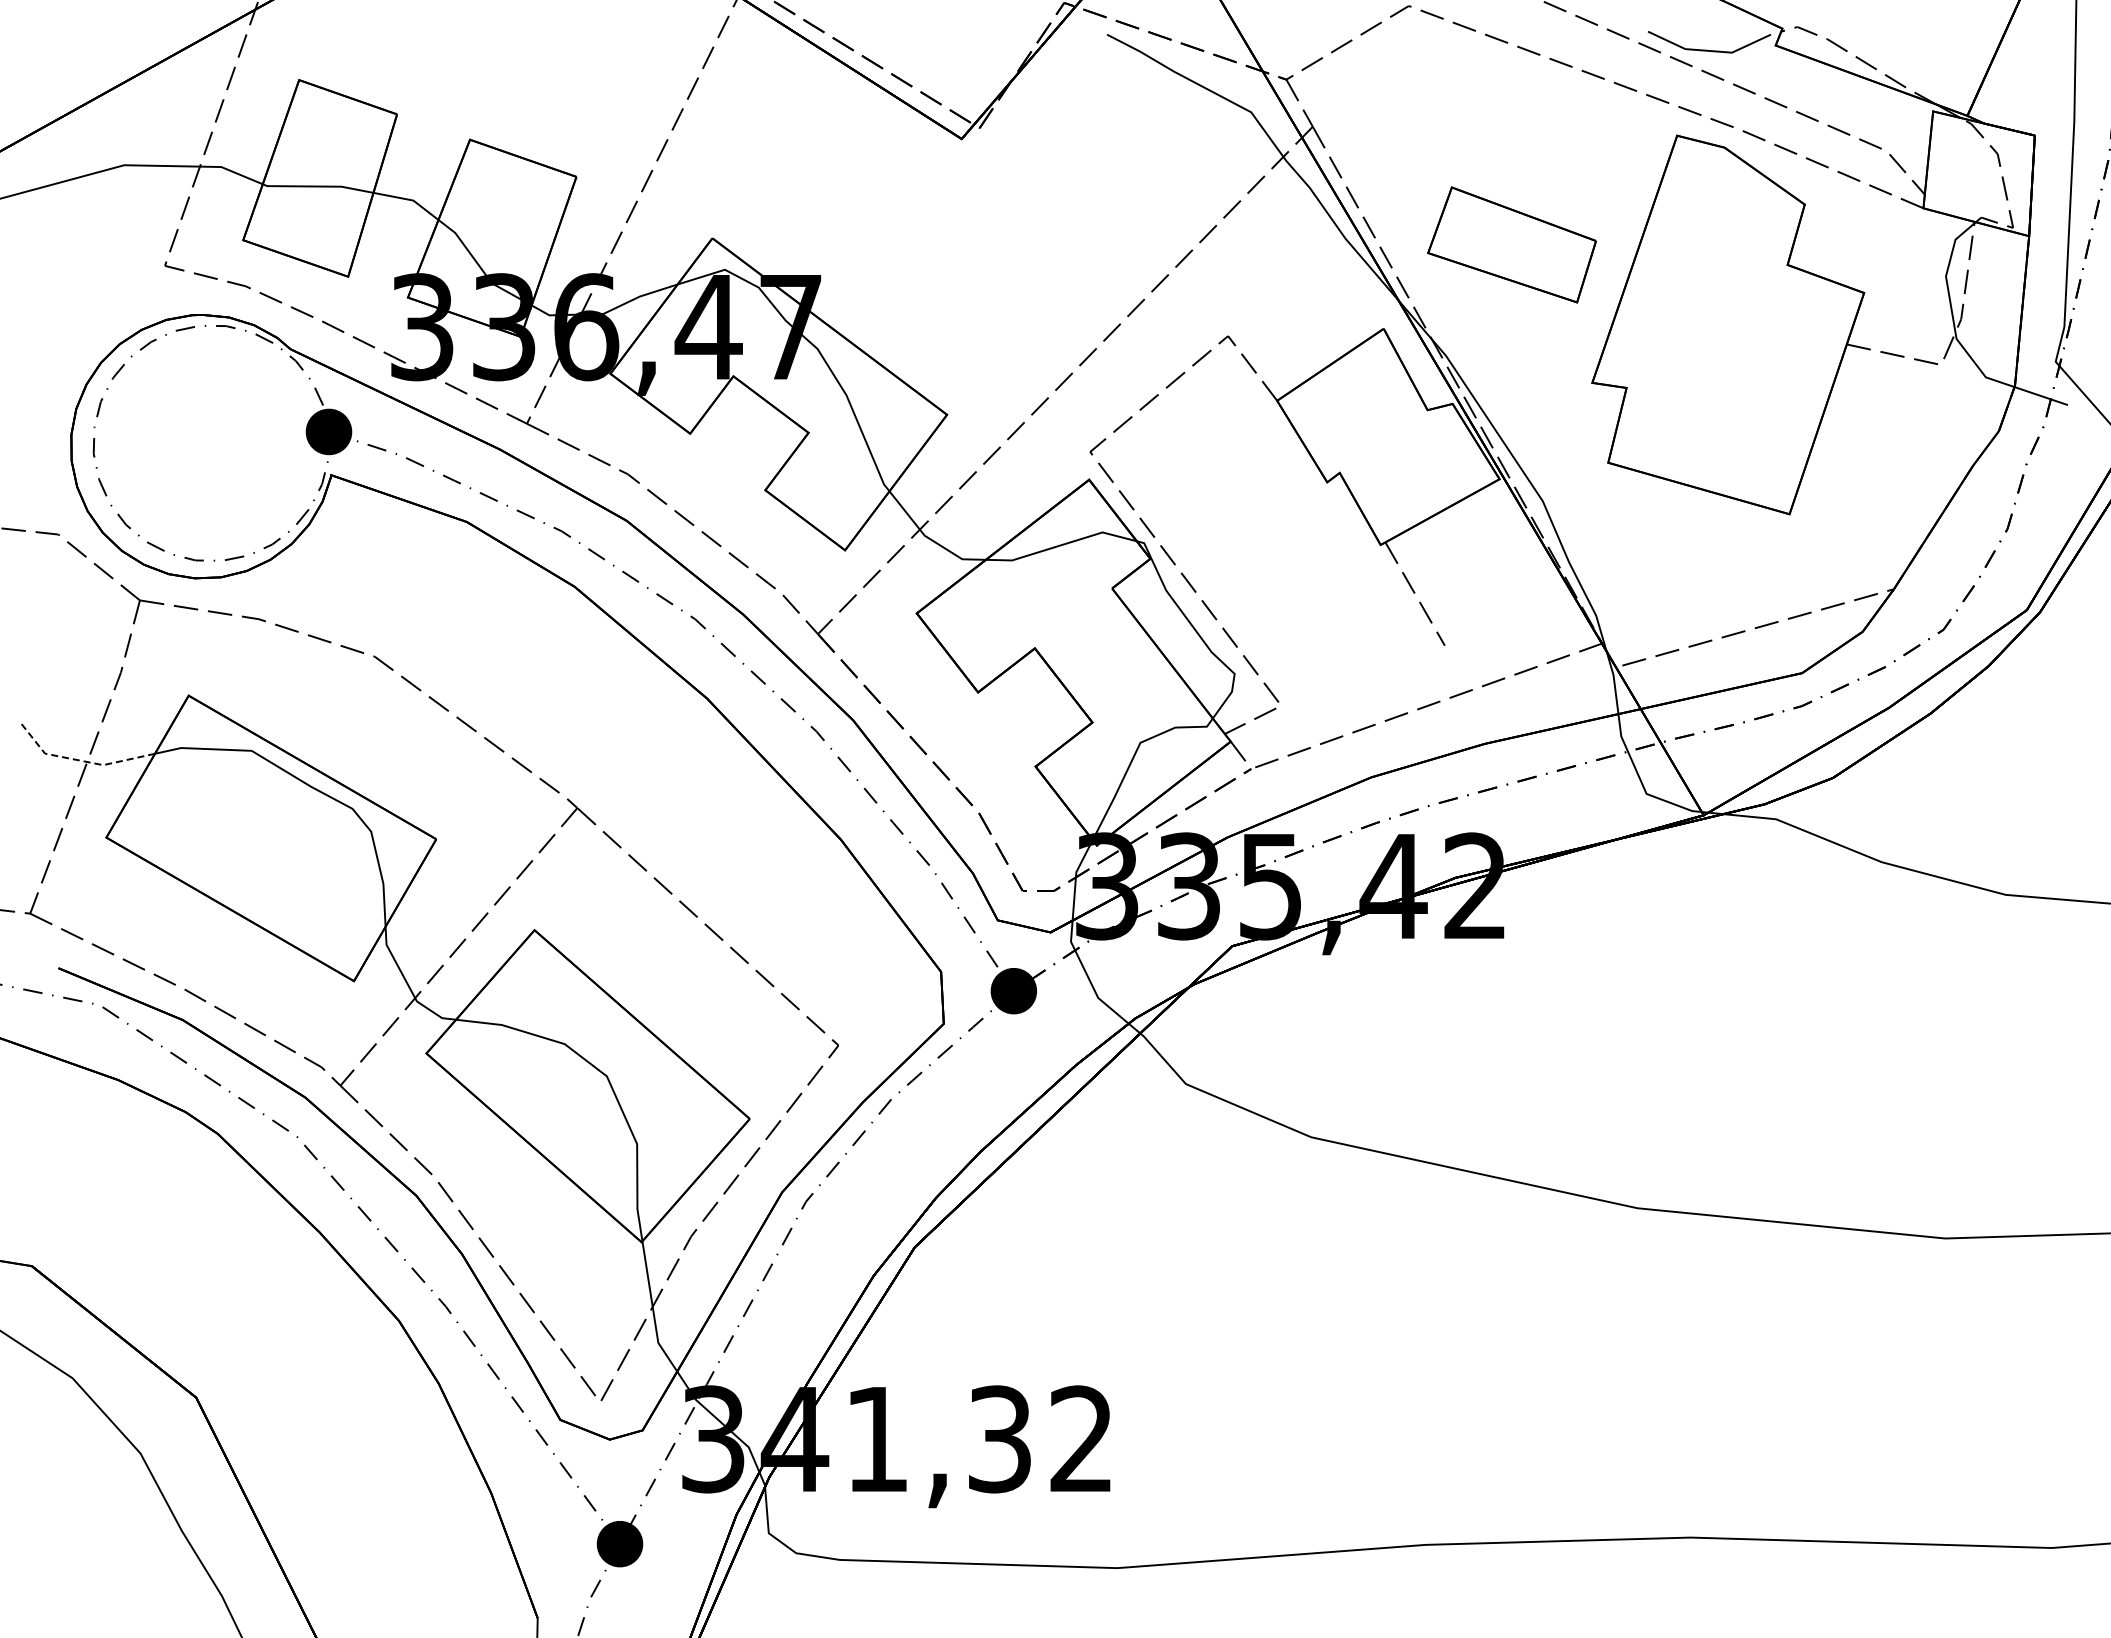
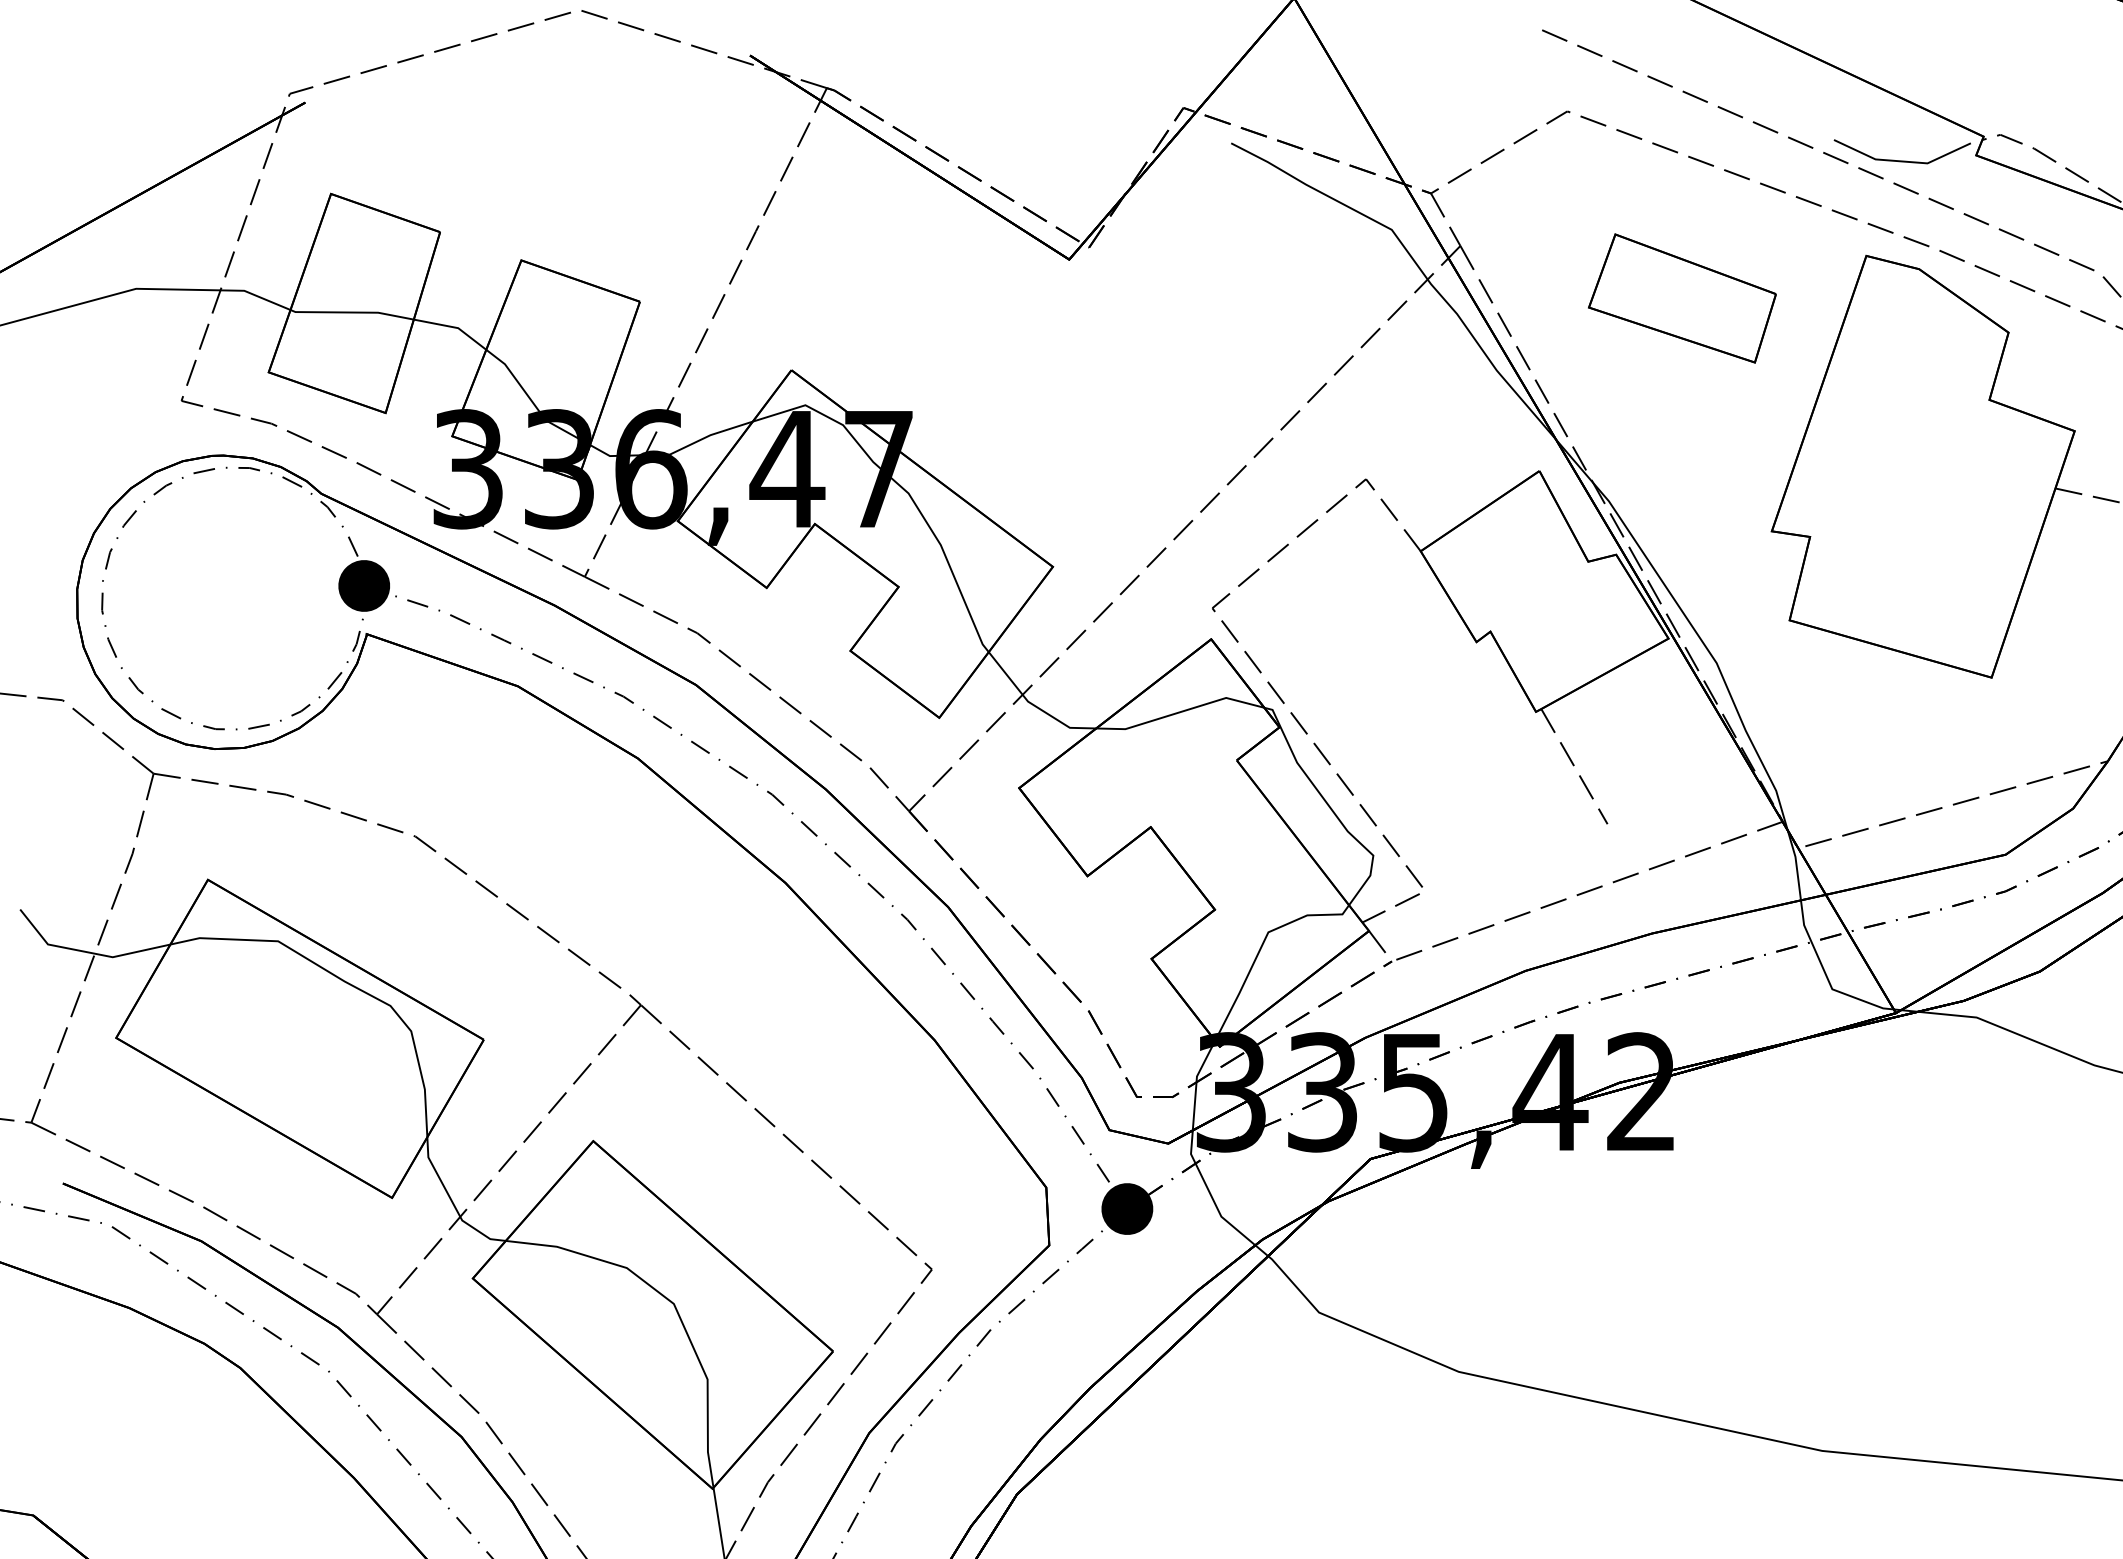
part: (1511, 244) -> (1681, 298), moved
line: (80, 760) -> (87, 952), dashed -> solid

